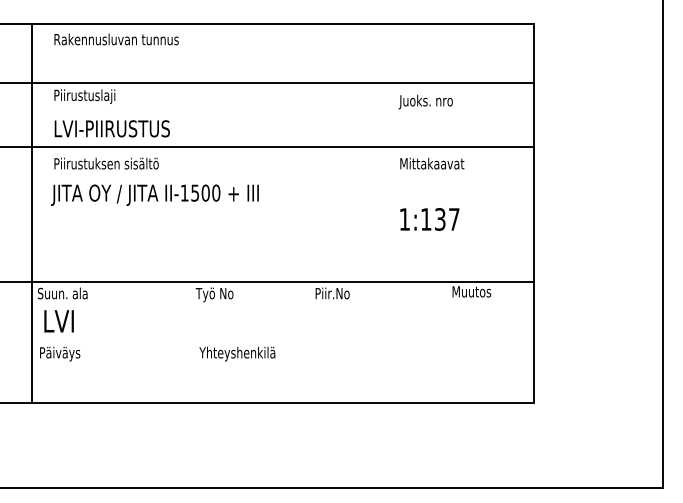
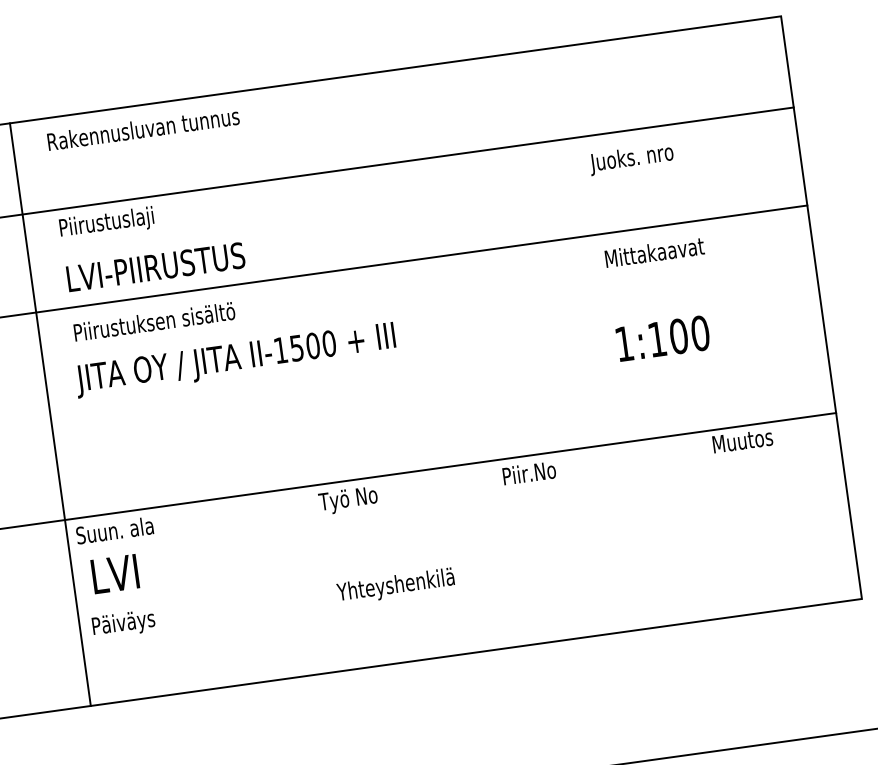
text: (446, 219) -> (688, 335), 1:137 -> 1:100

